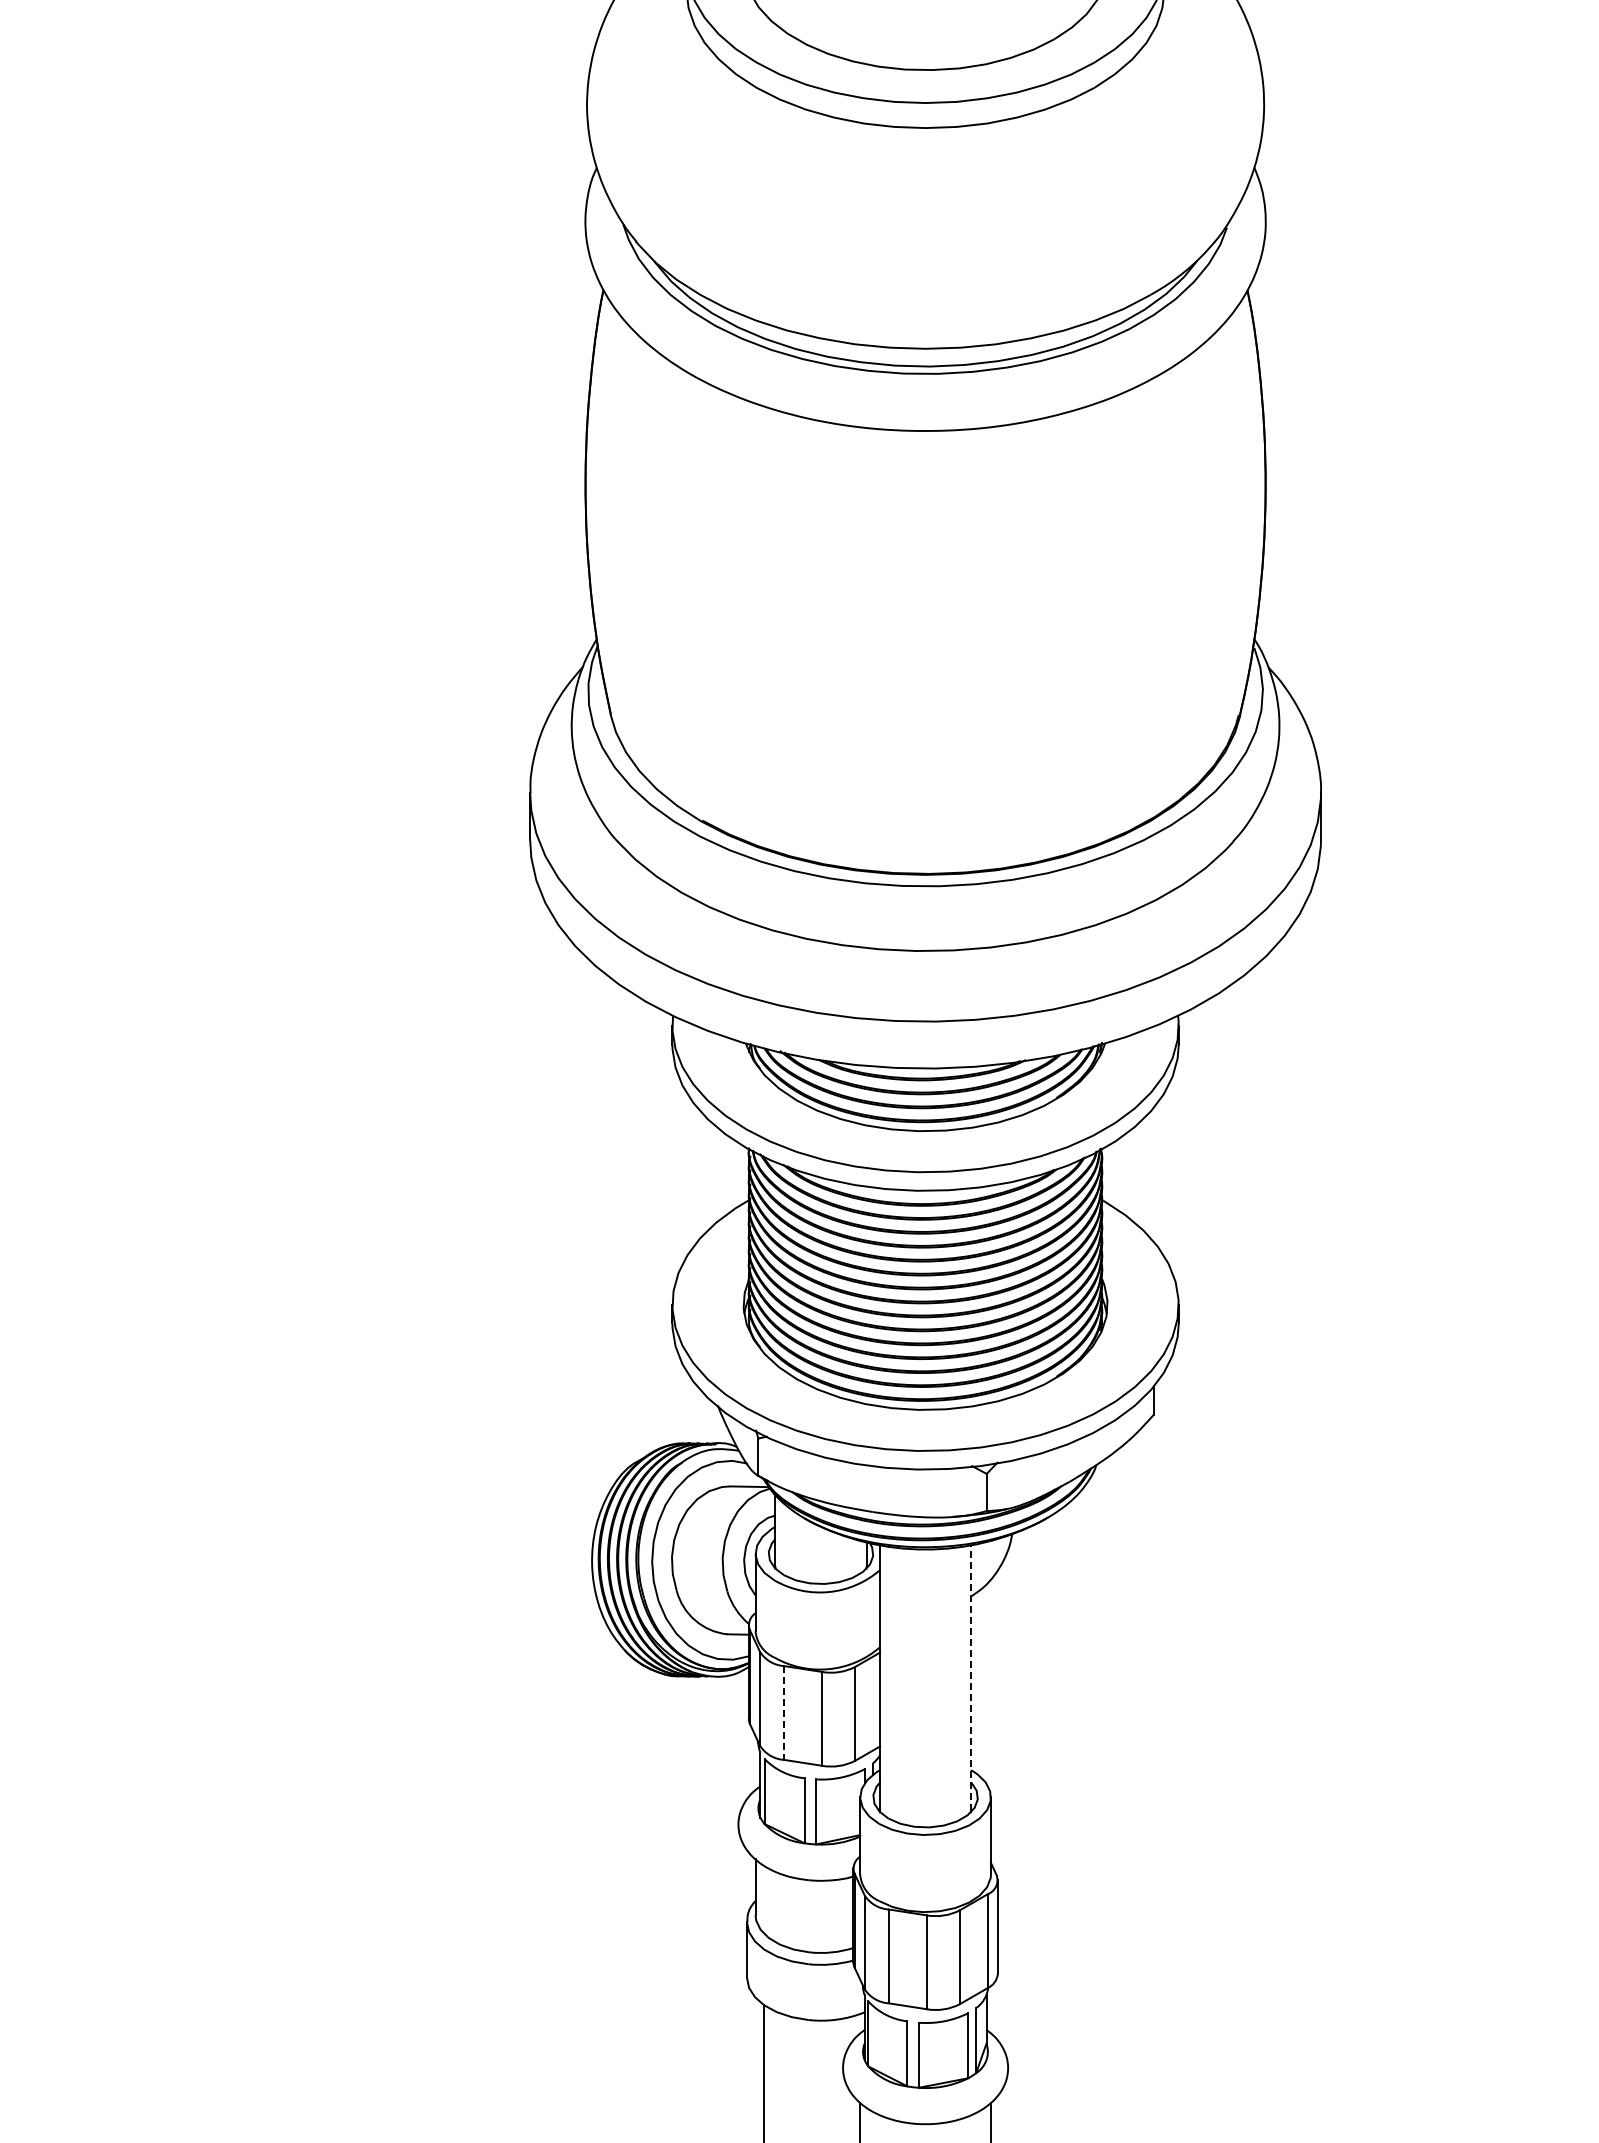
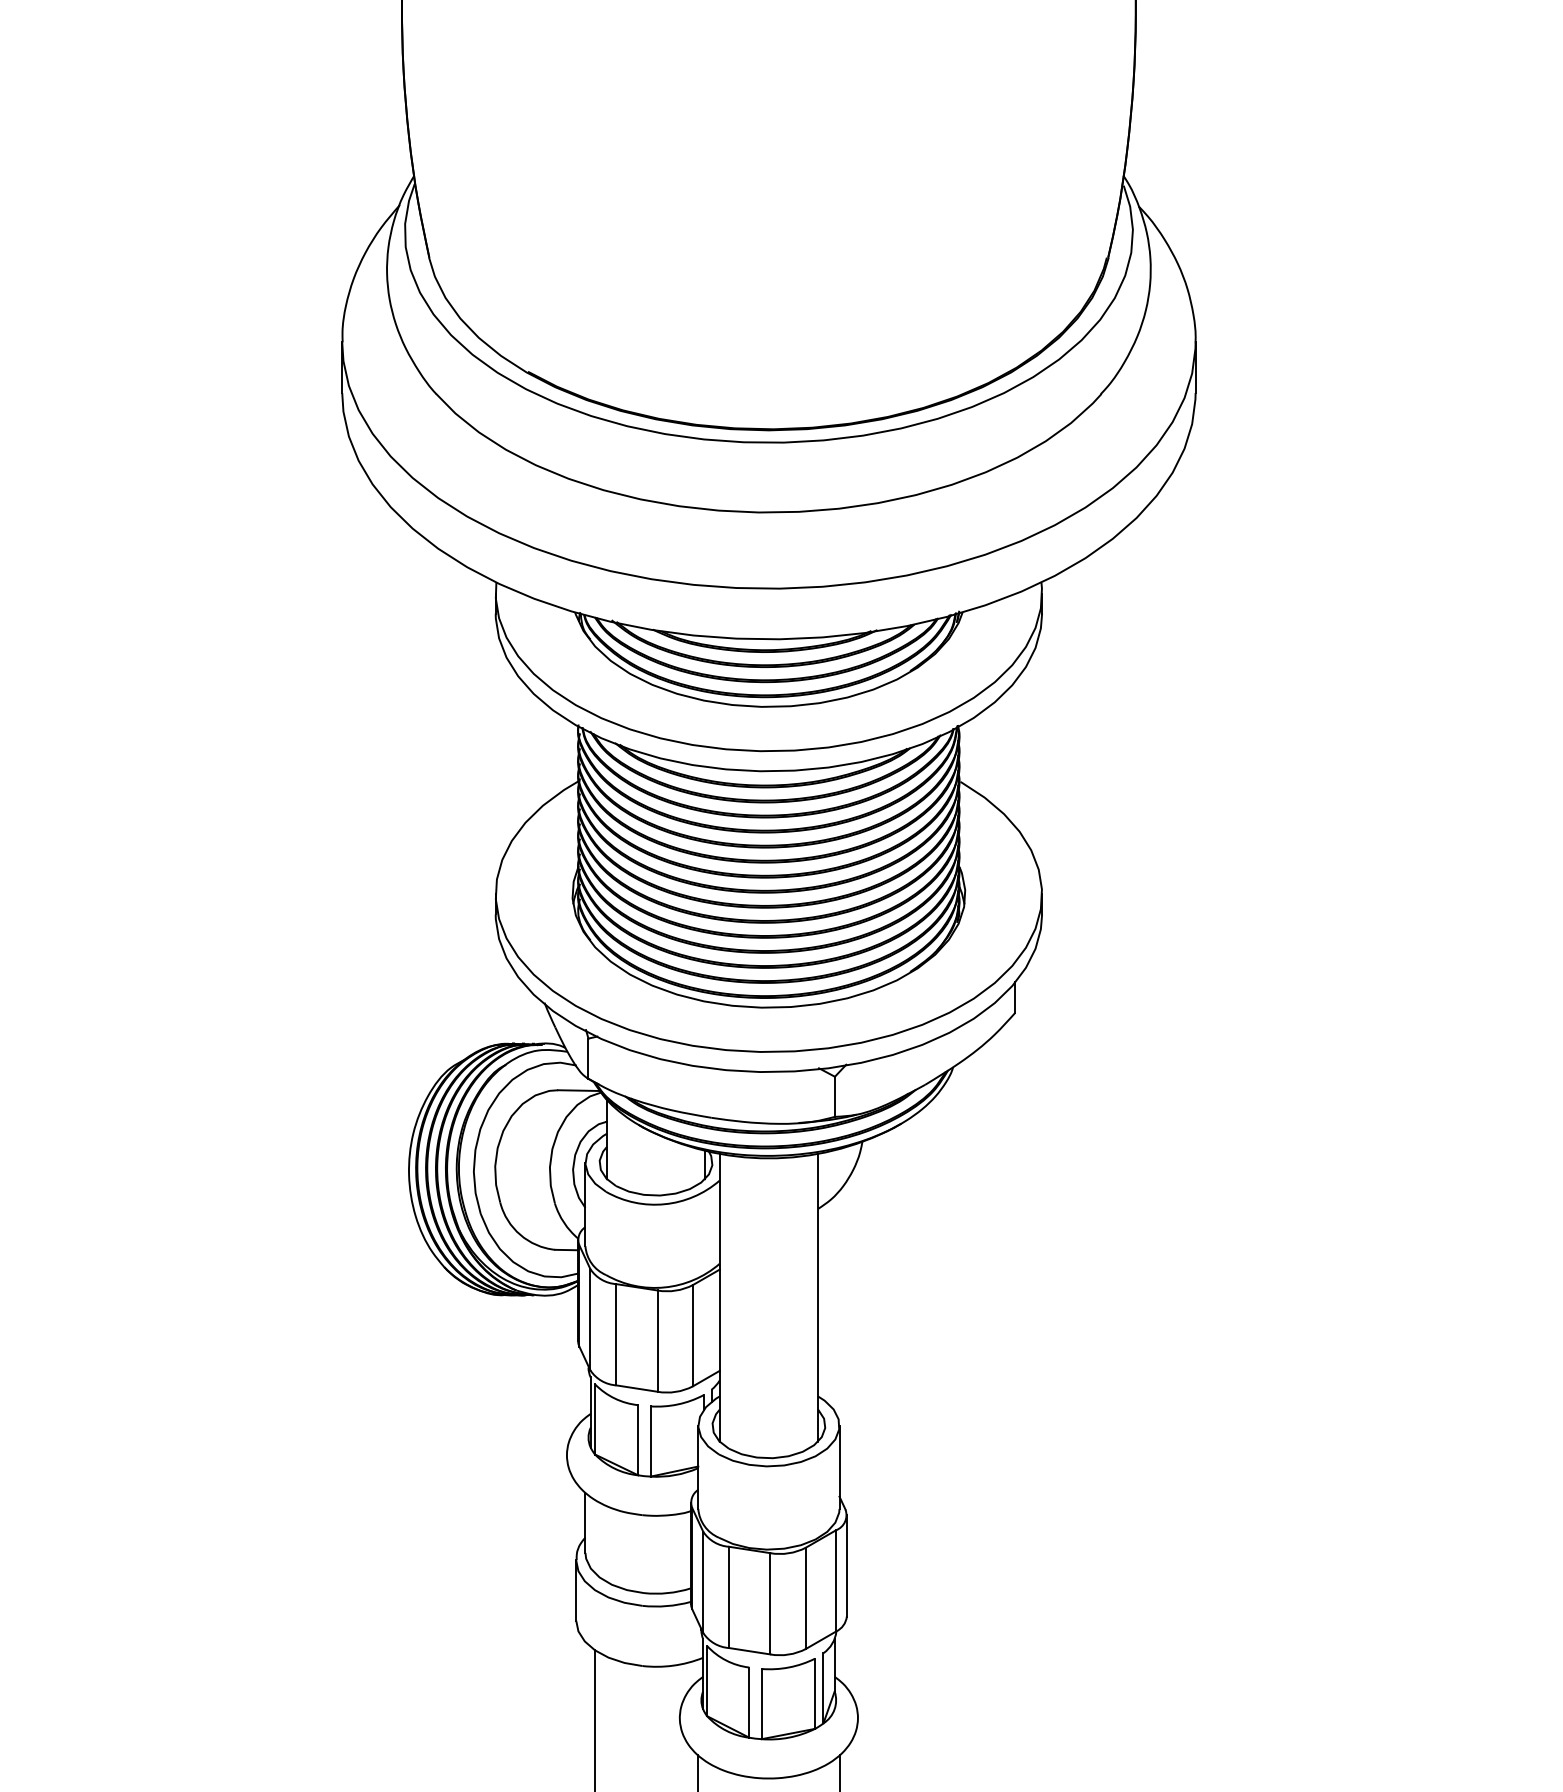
line: (971, 1677) -> (818, 1296), dashed -> solid
line: (784, 1713) -> (616, 1335), dashed -> solid

